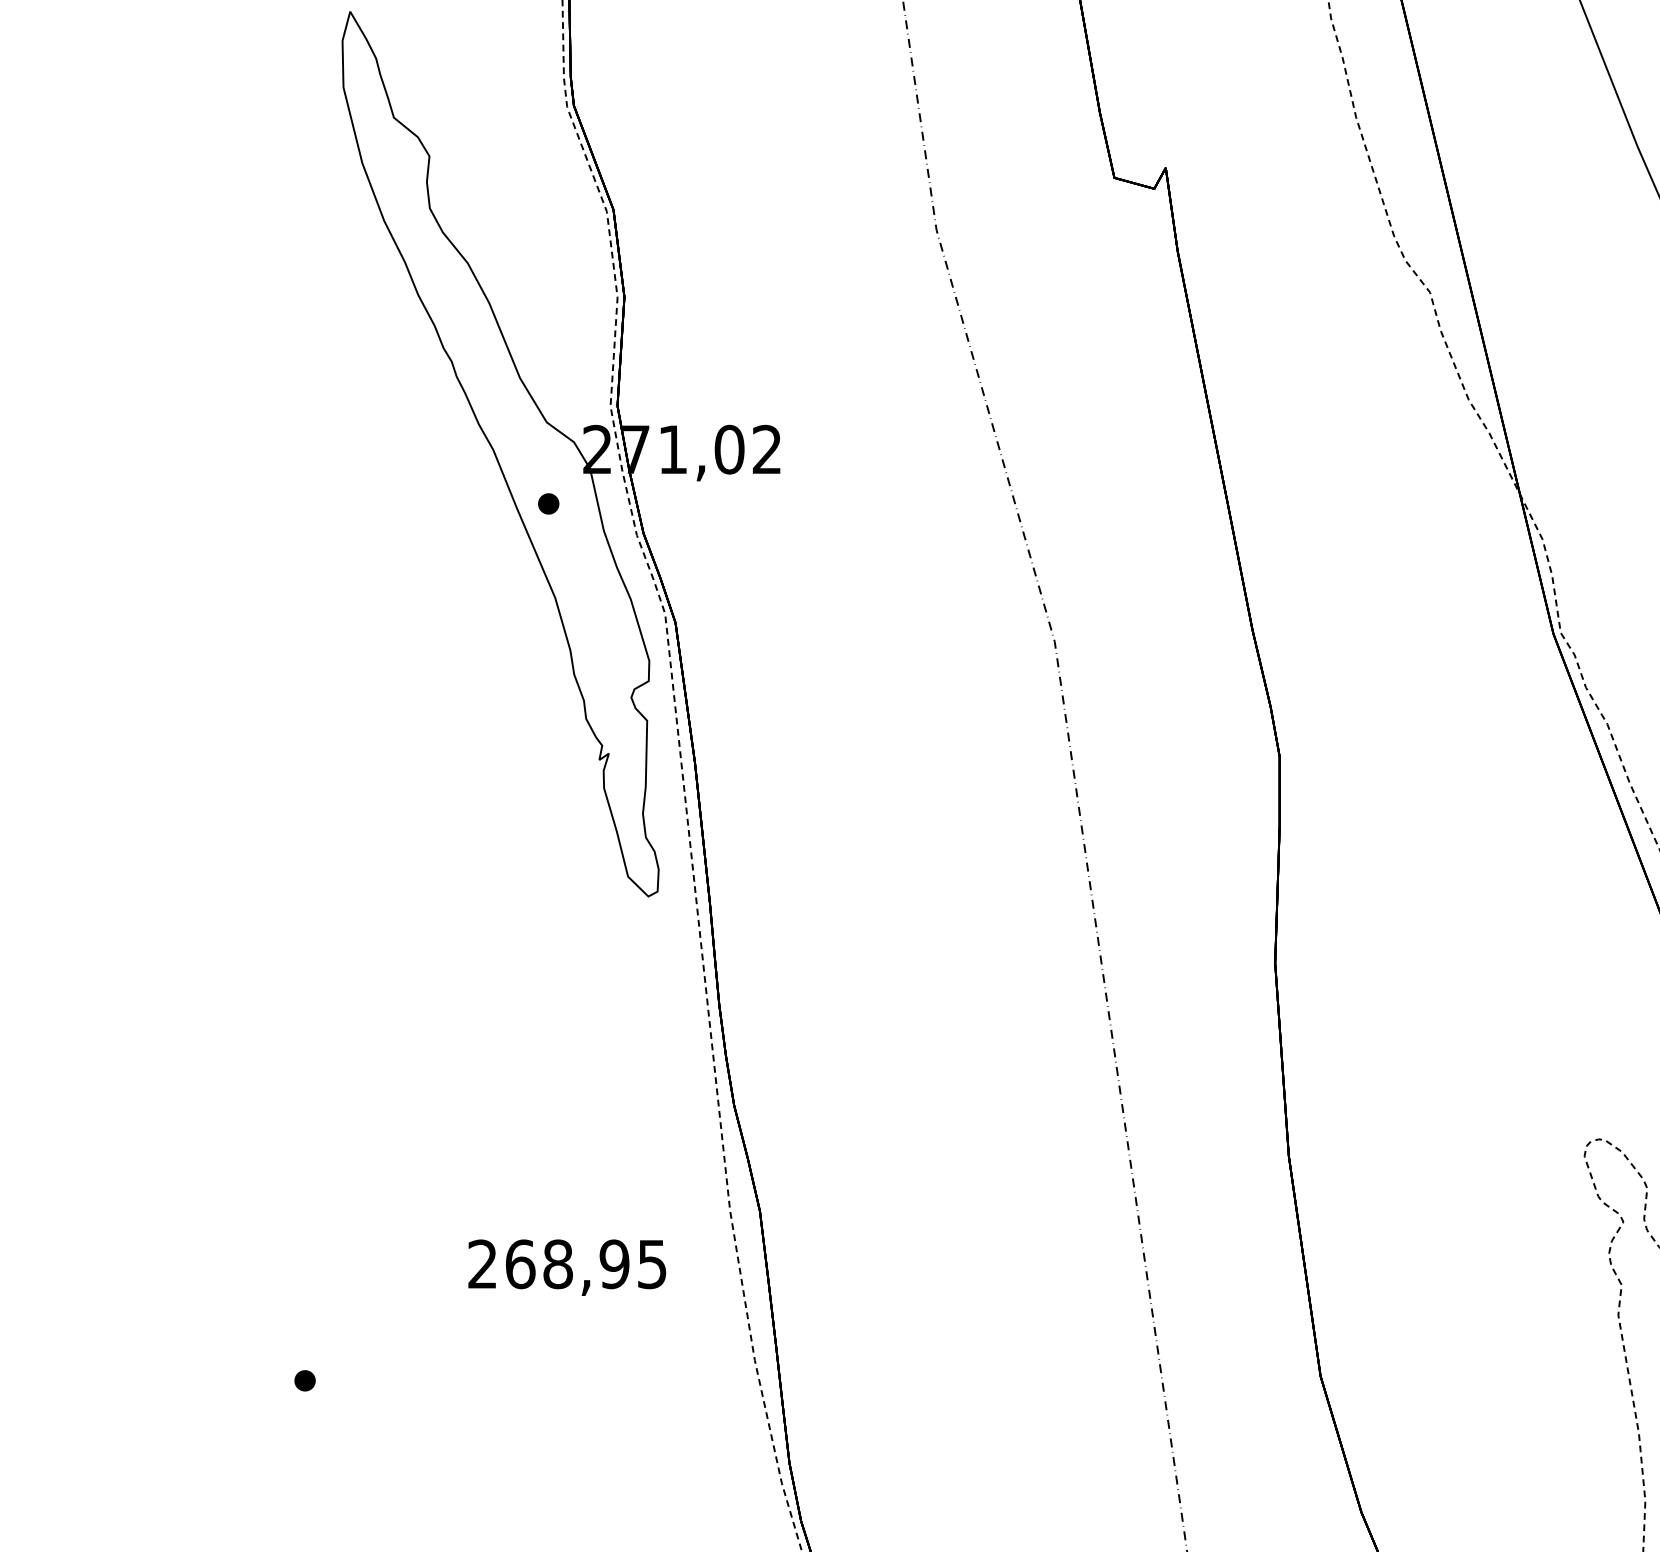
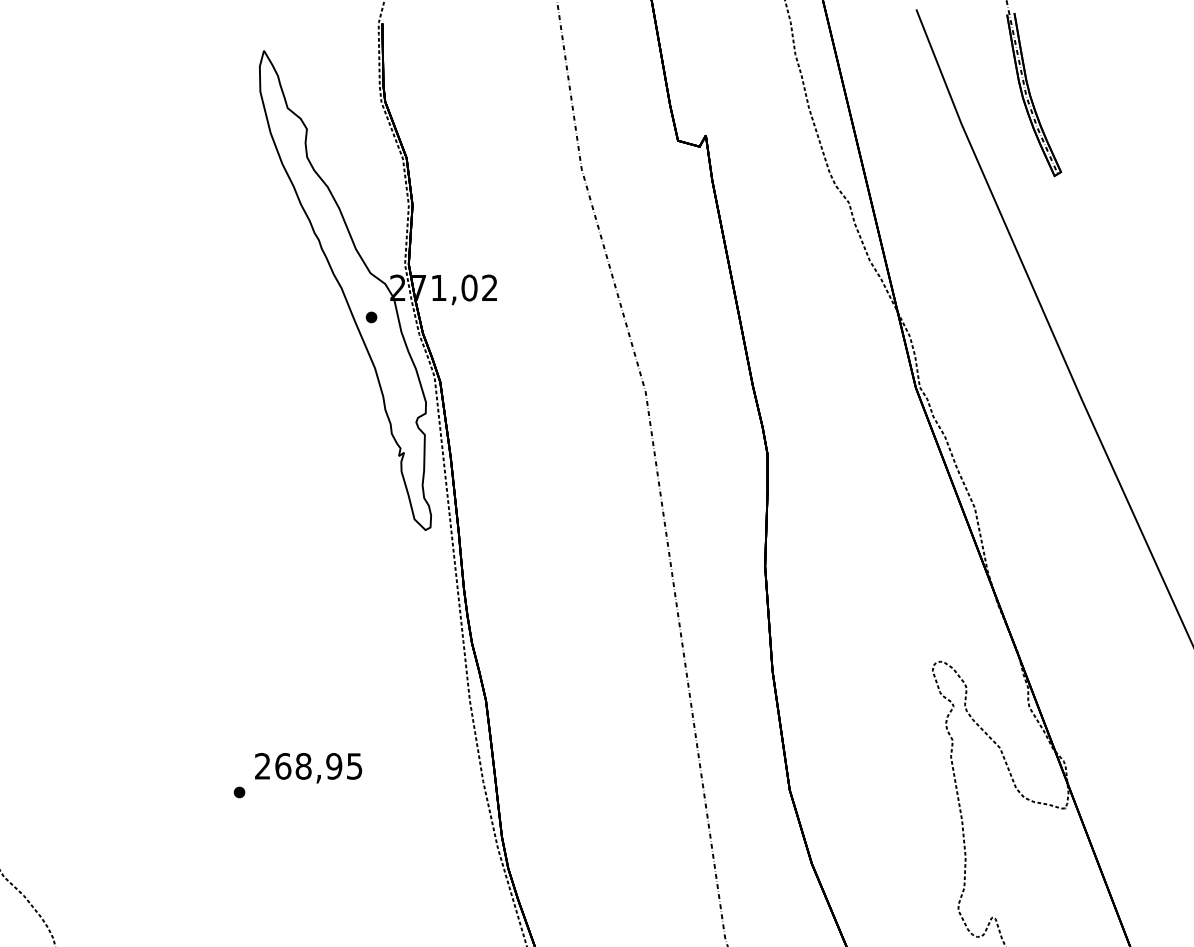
text: (567, 1268) -> (308, 768), moved

